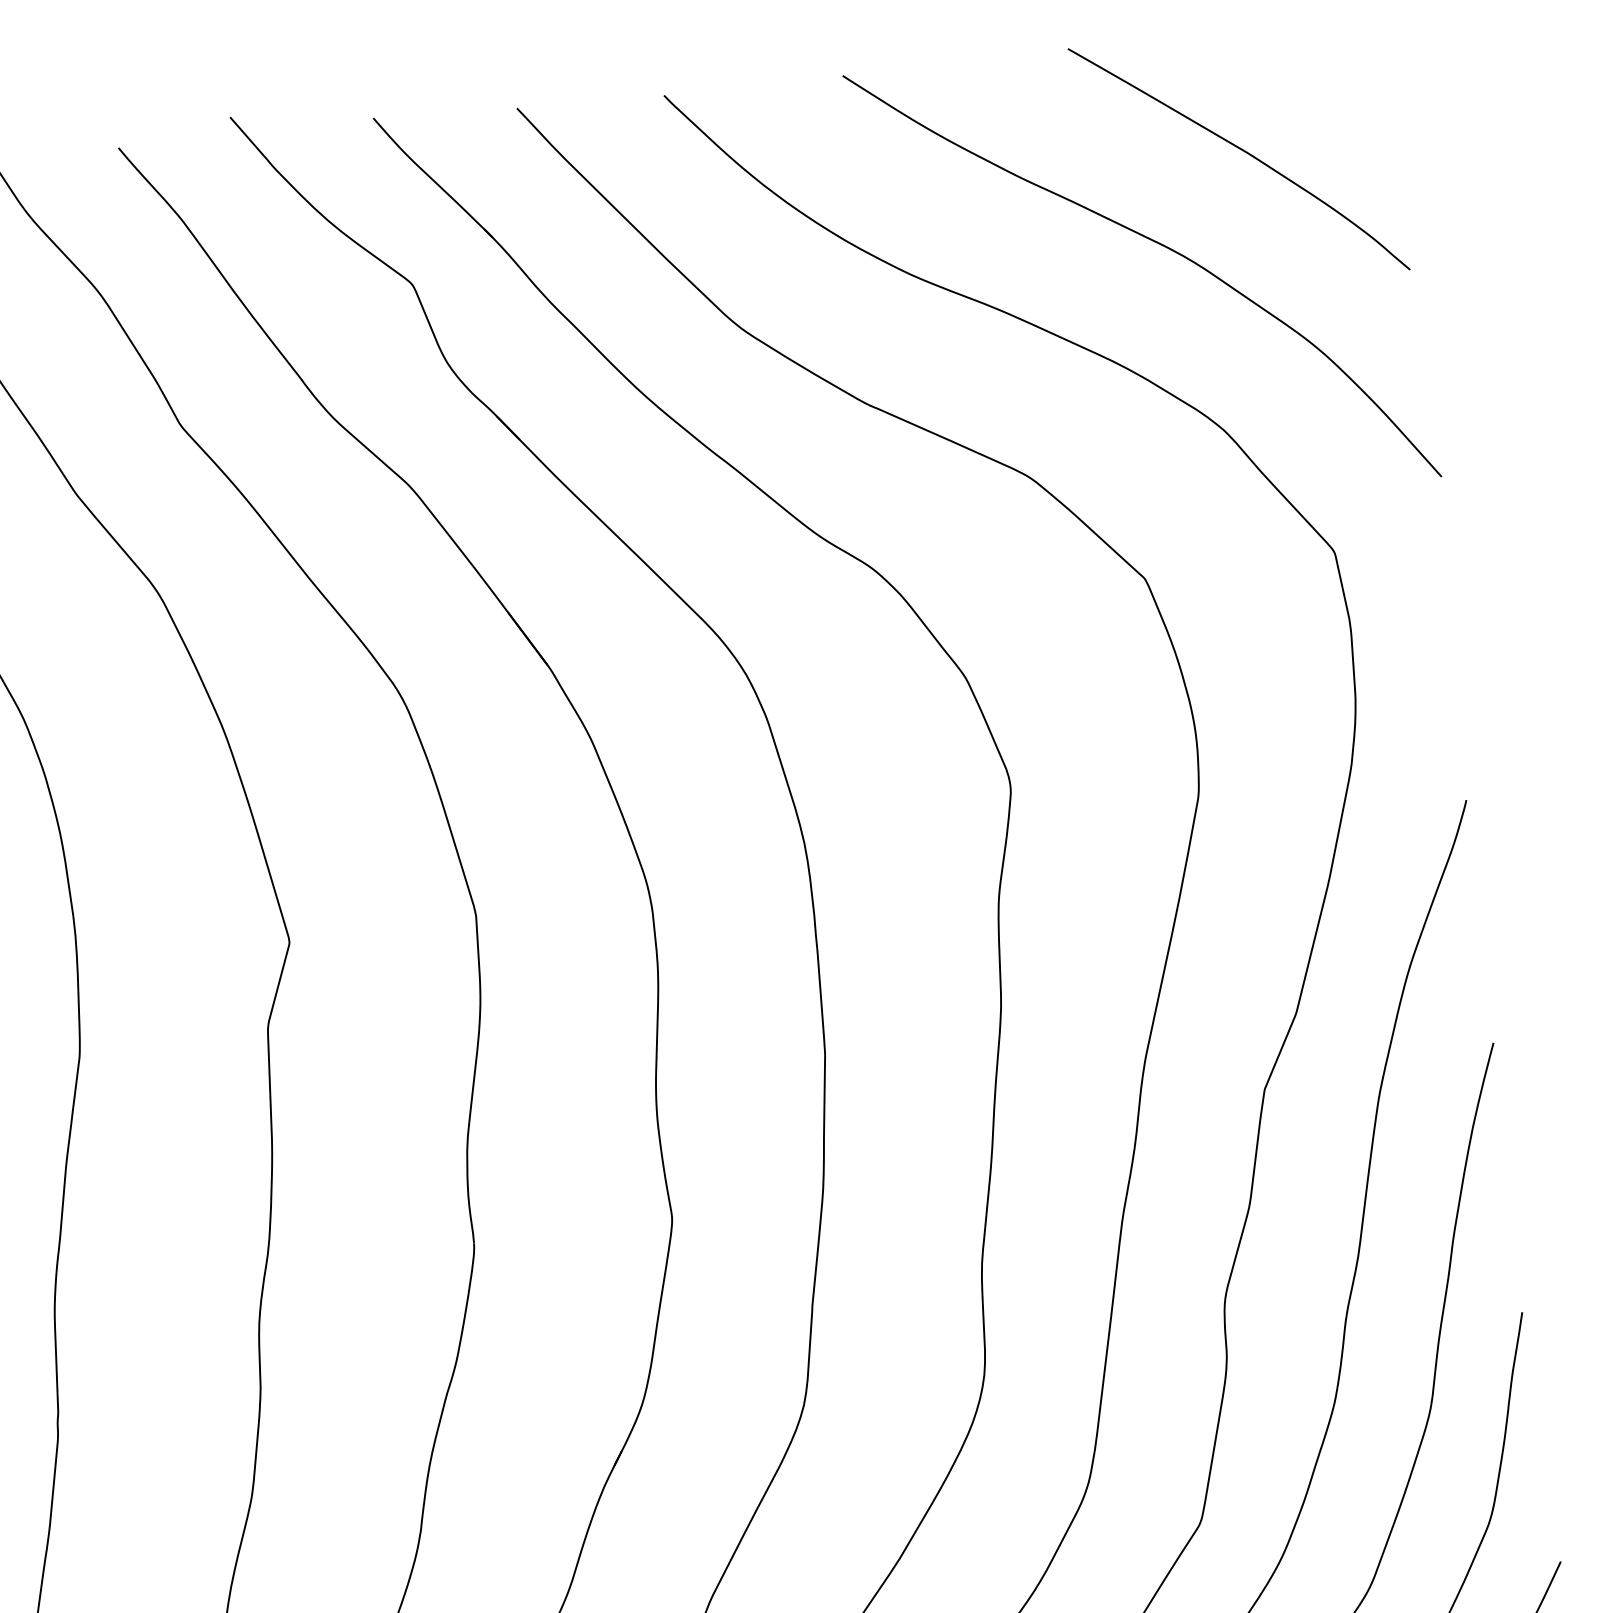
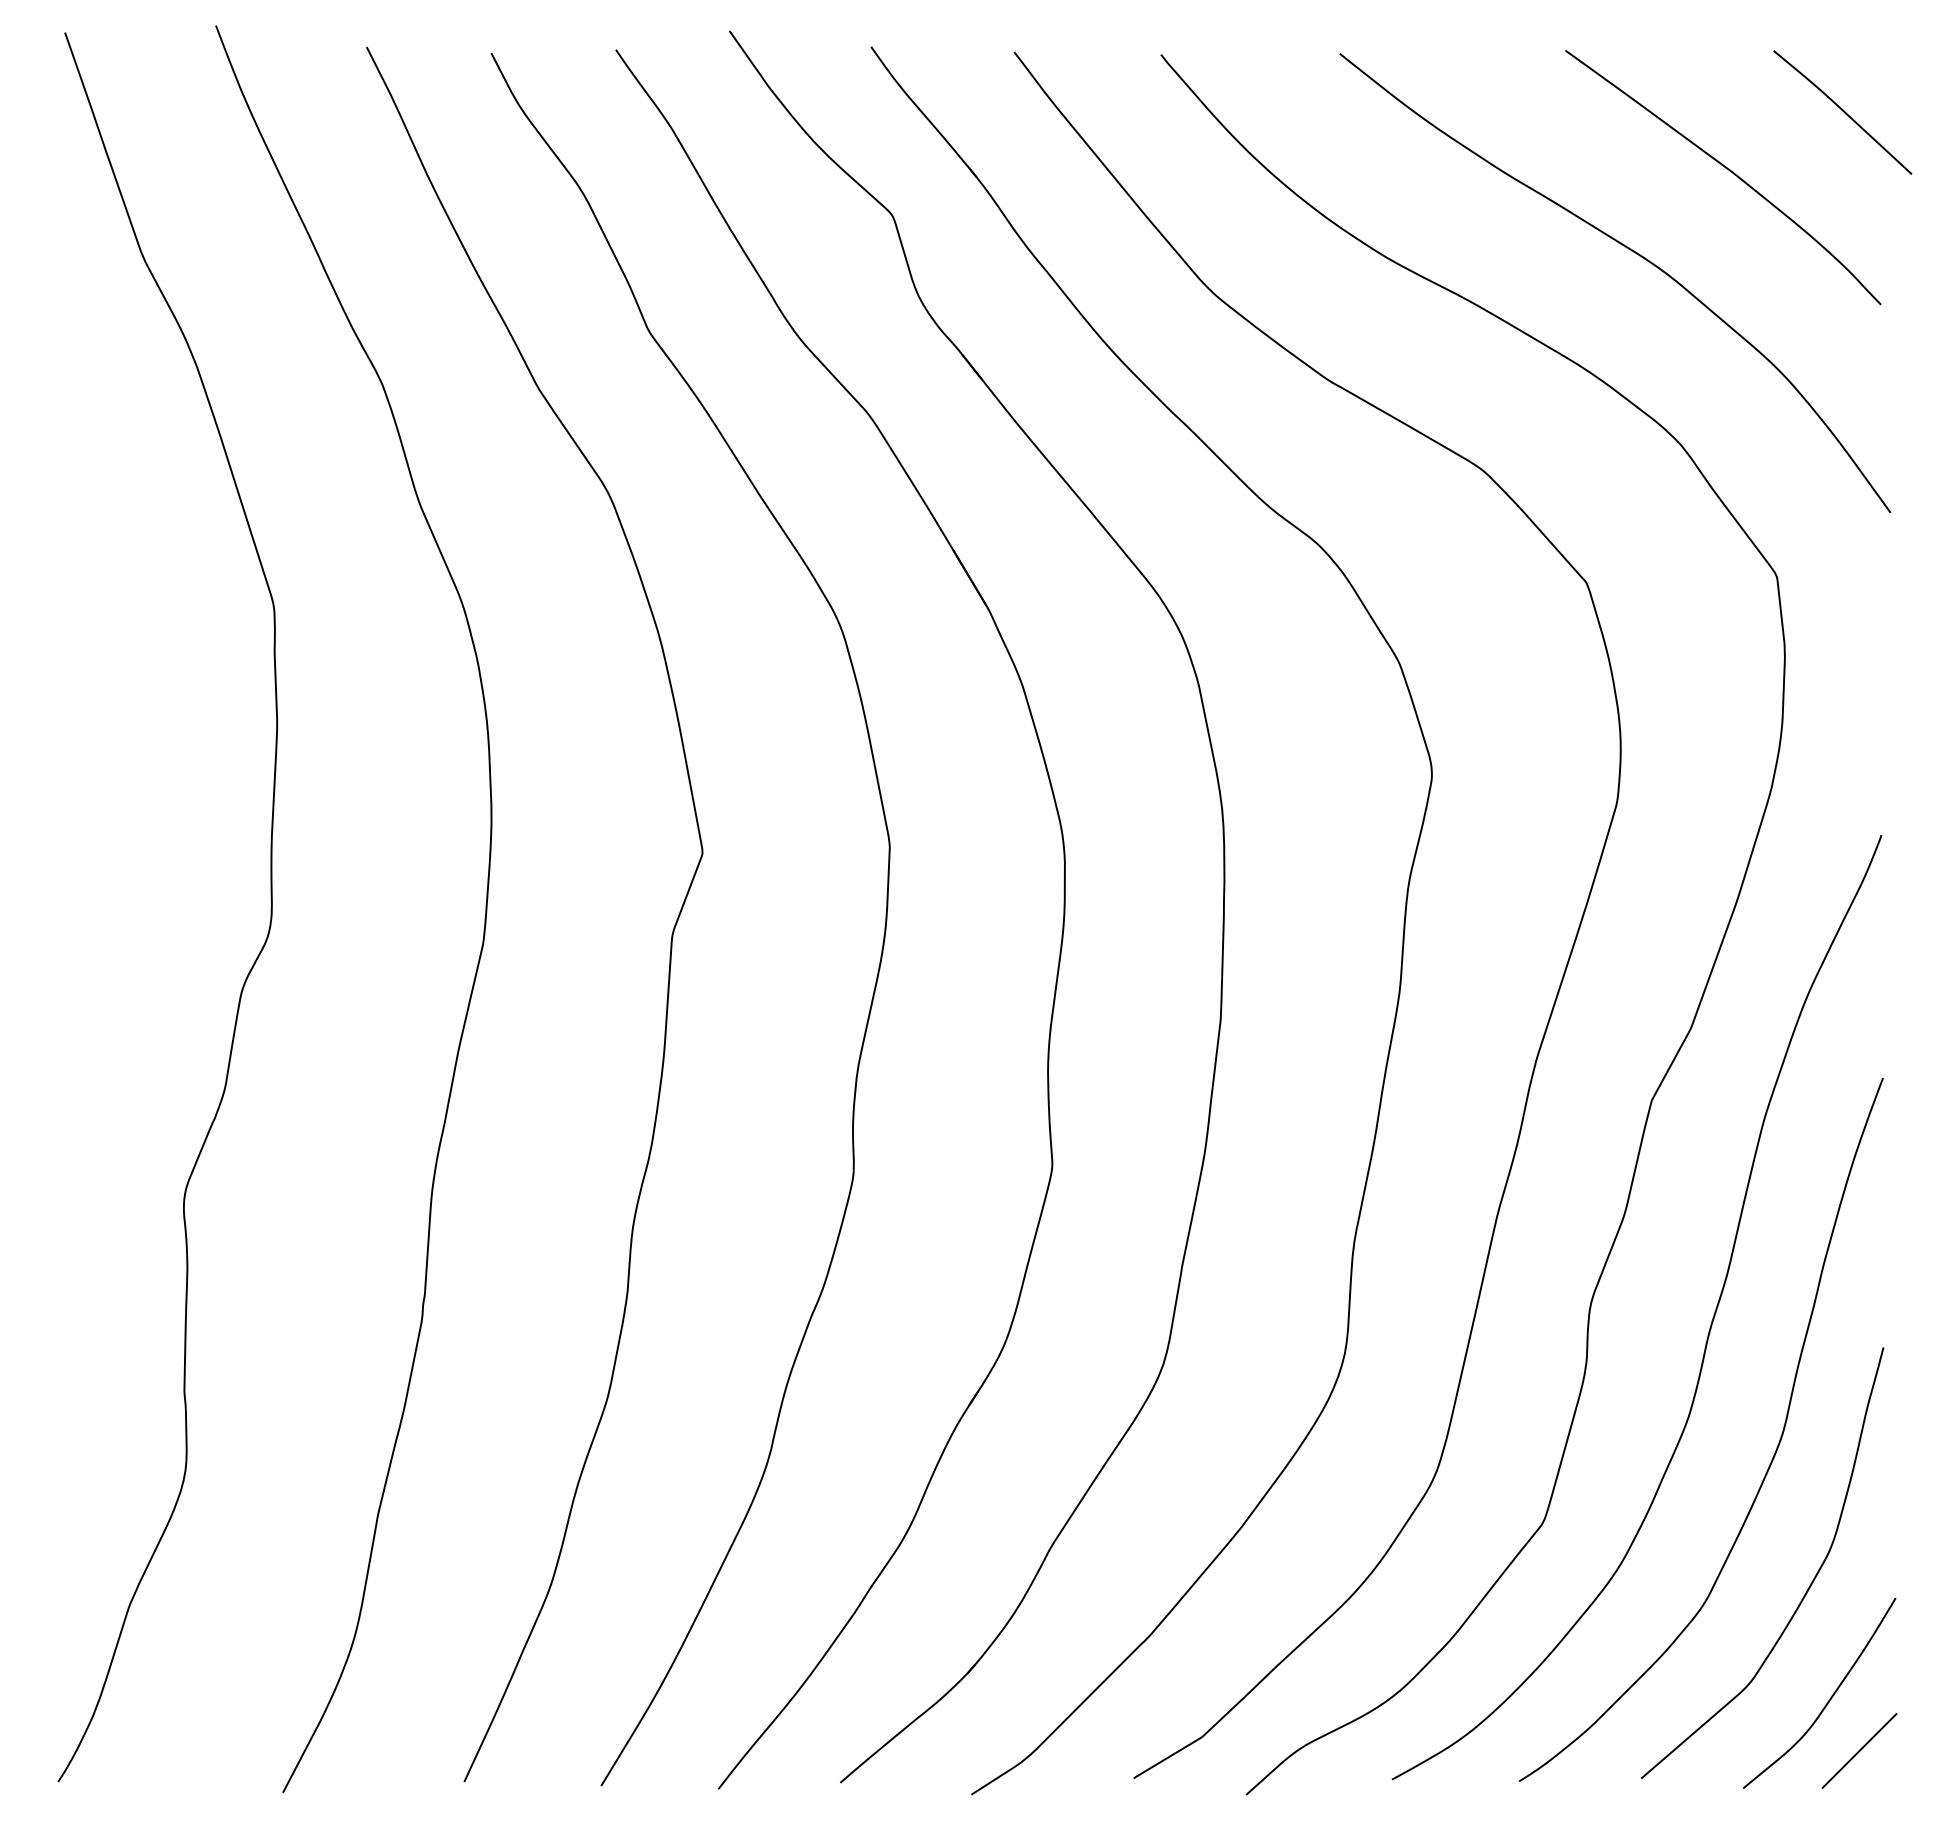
curve: (1351, 80) -> (1842, 111), added

